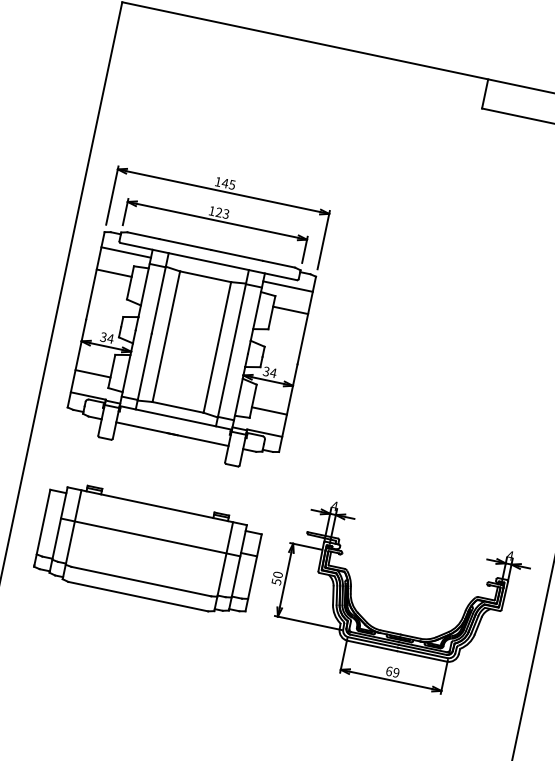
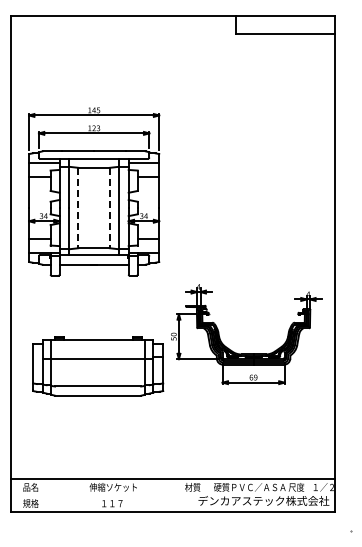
line: (166, 337) -> (78, 208), solid -> dashed
line: (216, 348) -> (109, 208), solid -> dashed
part: (148, 549) -> (98, 366), moved

